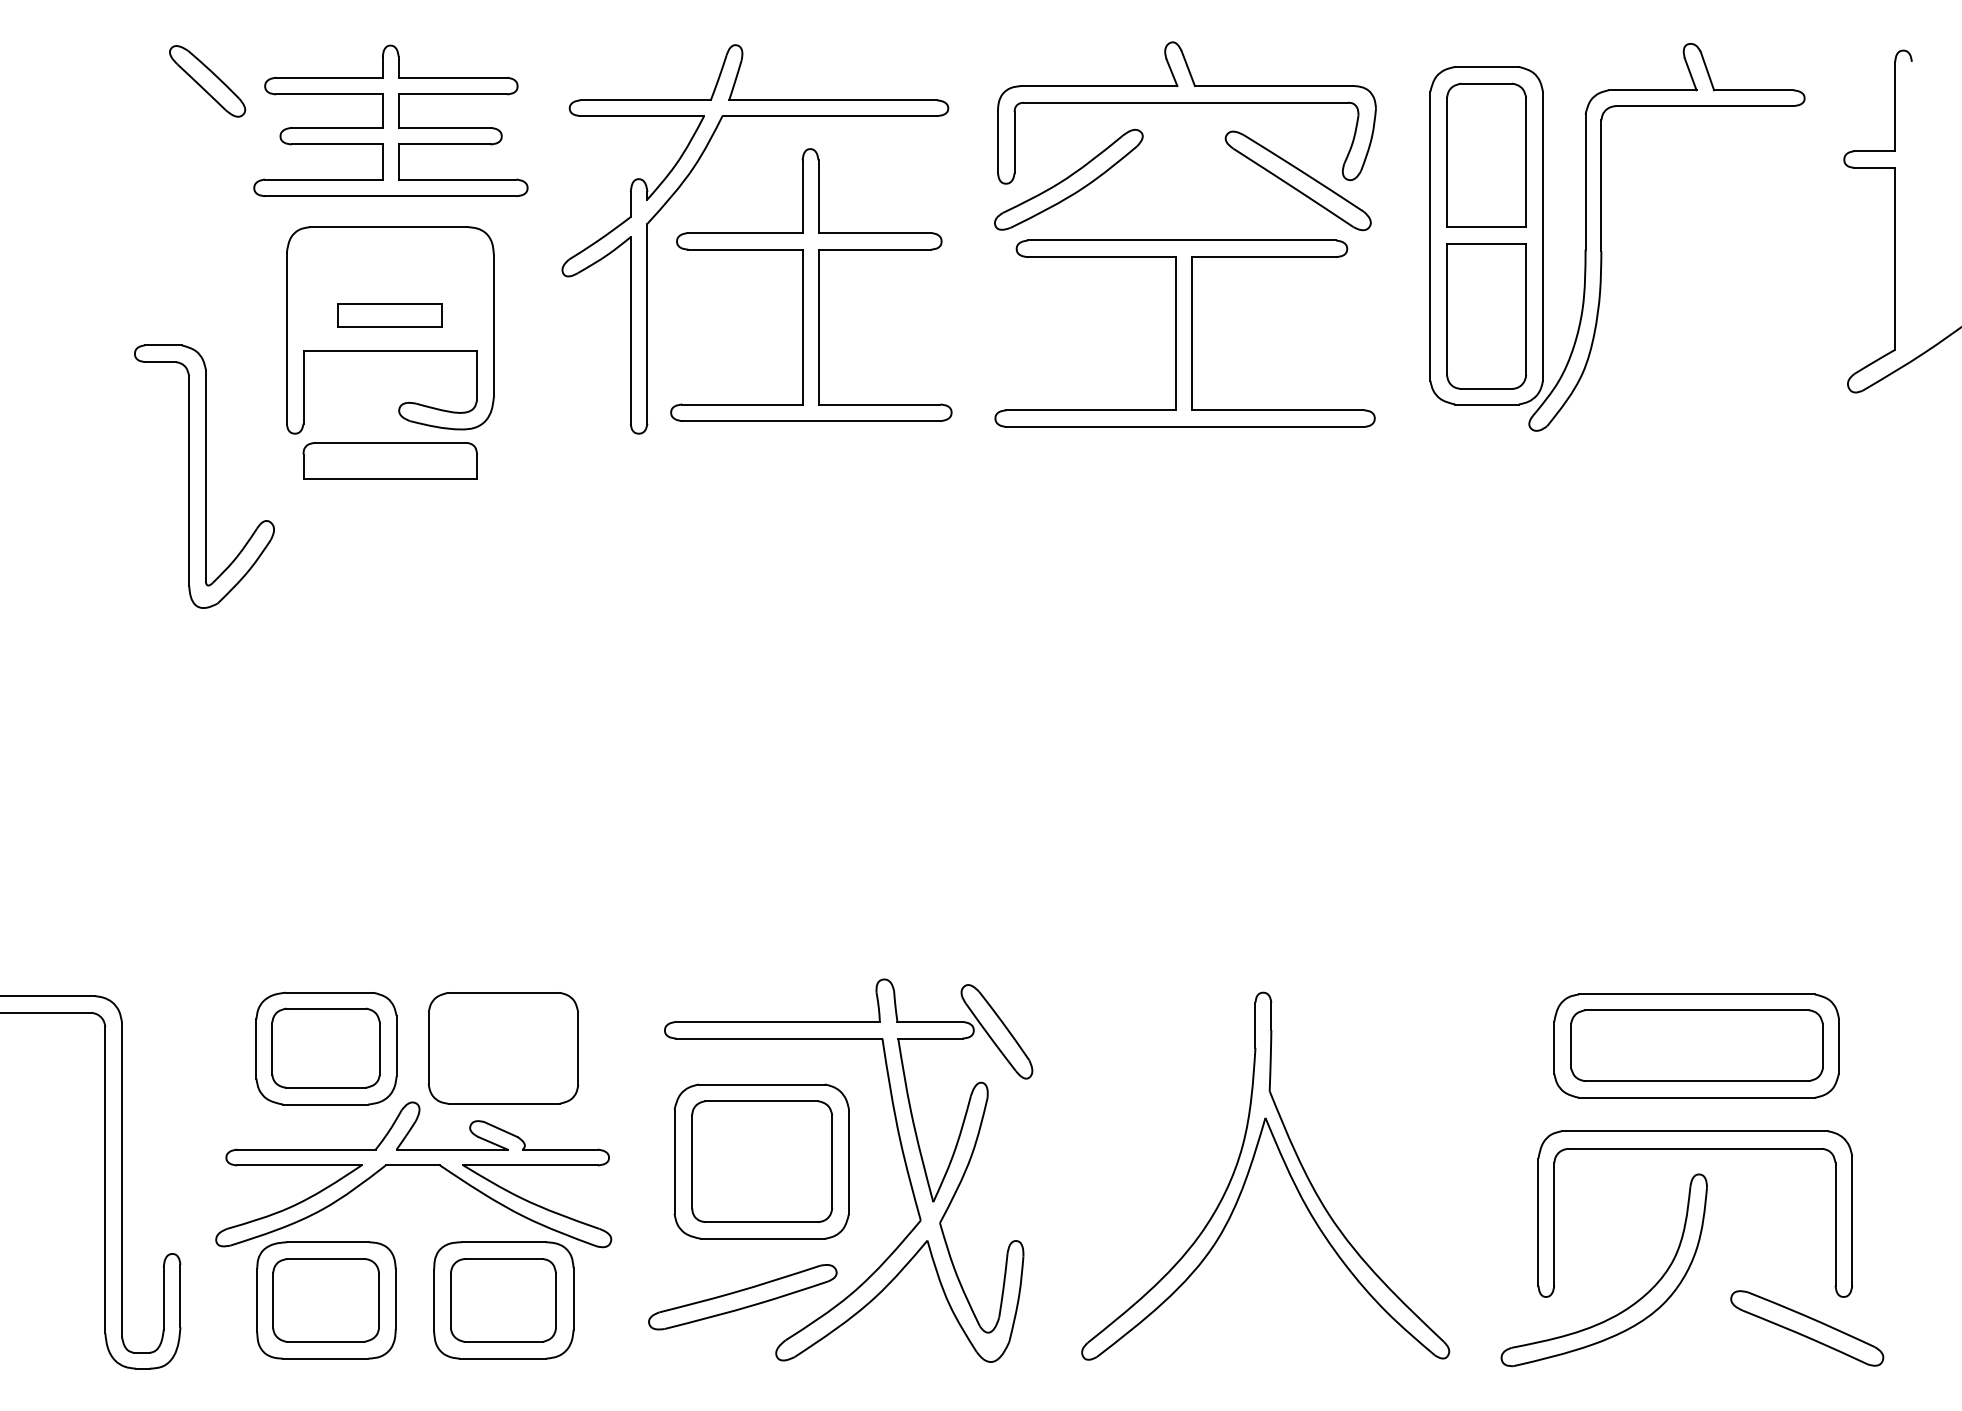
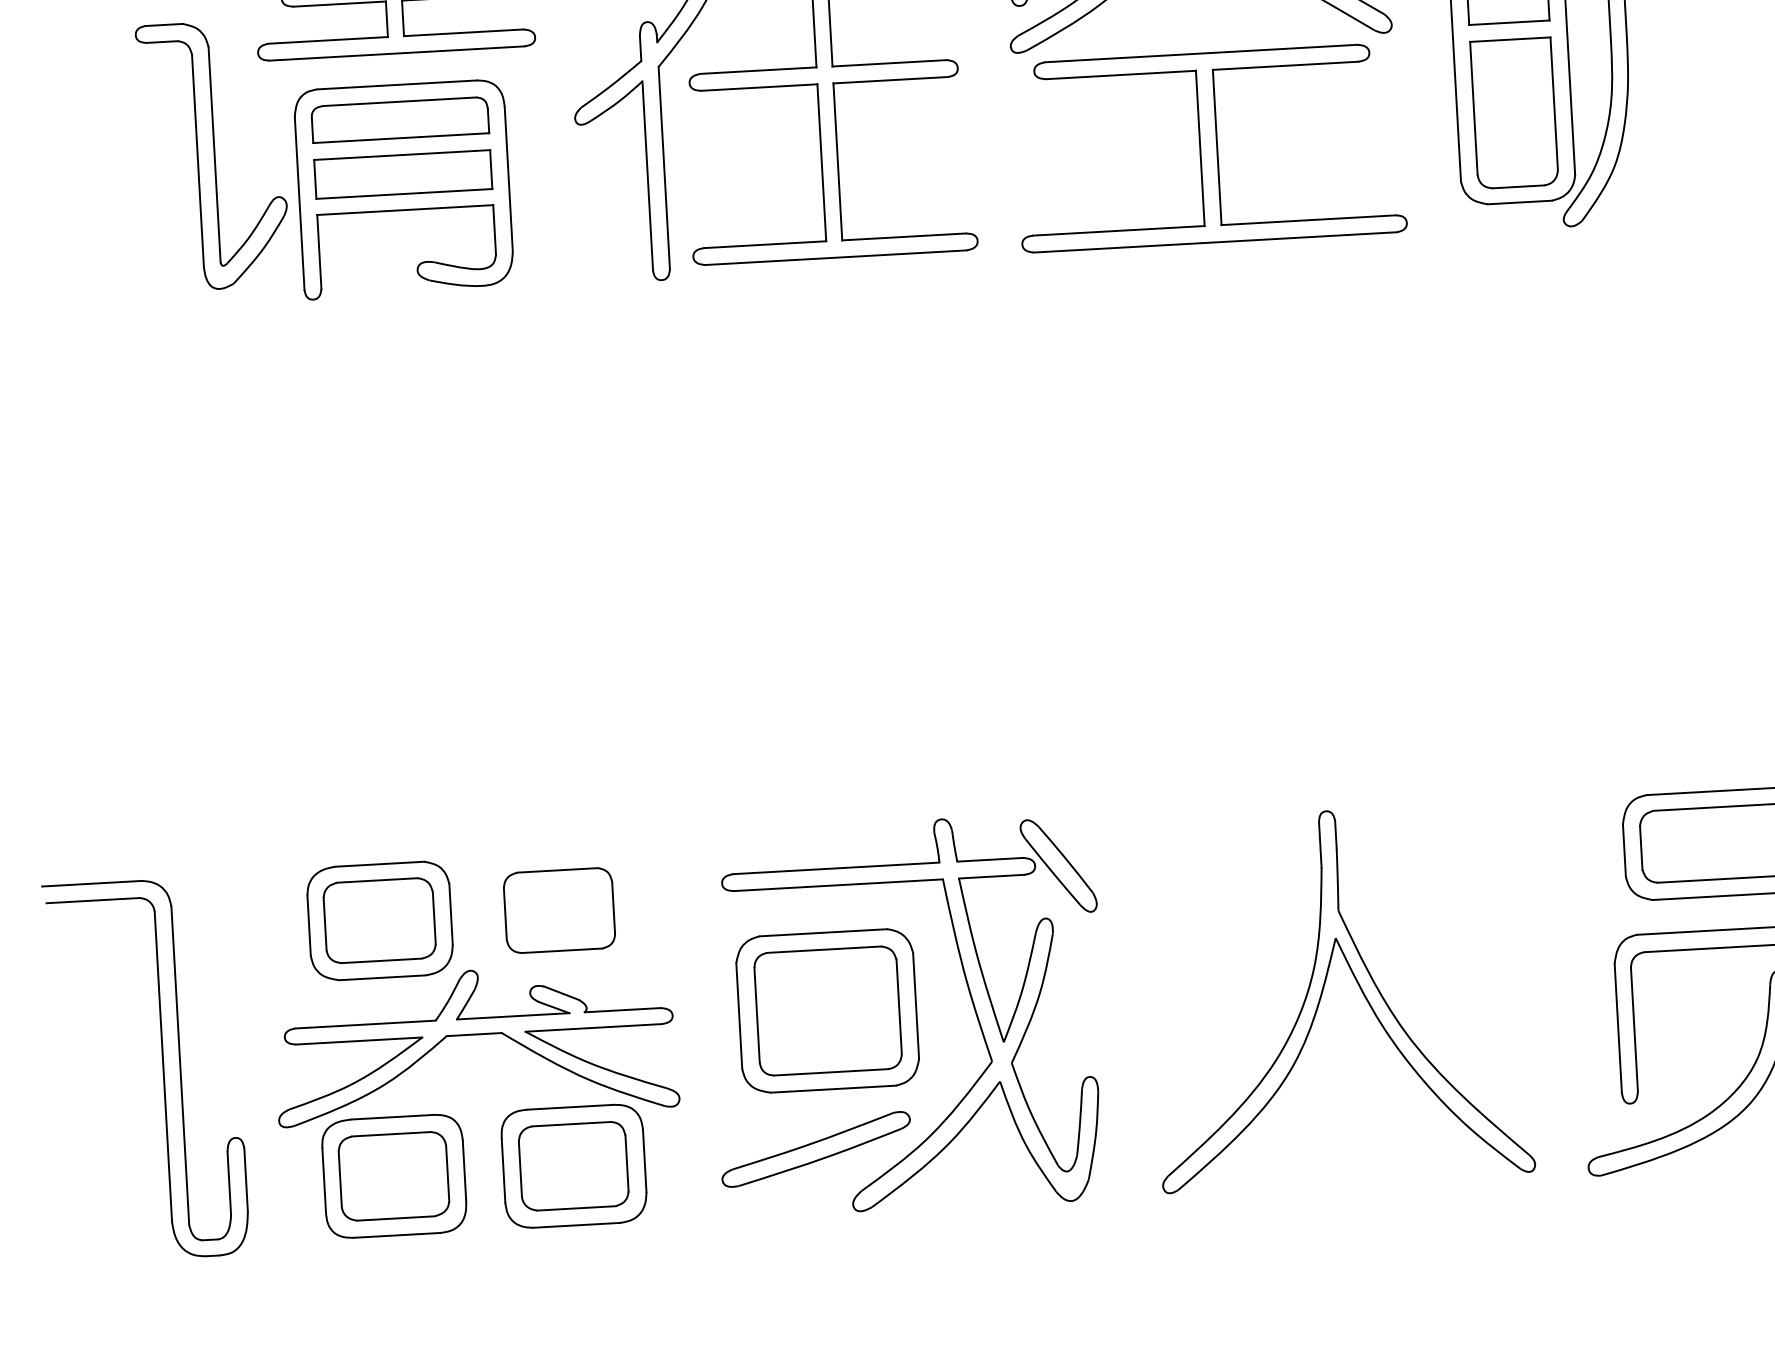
part: (390, 315) -> (403, 174), size x1.67
part: (389, 460) -> (399, 119), moved
part: (204, 476) -> (213, 155), moved
part: (503, 1047) -> (559, 909), size x0.71

